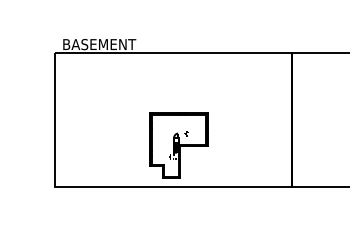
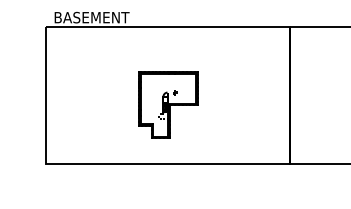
part: (178, 145) -> (167, 104), moved

